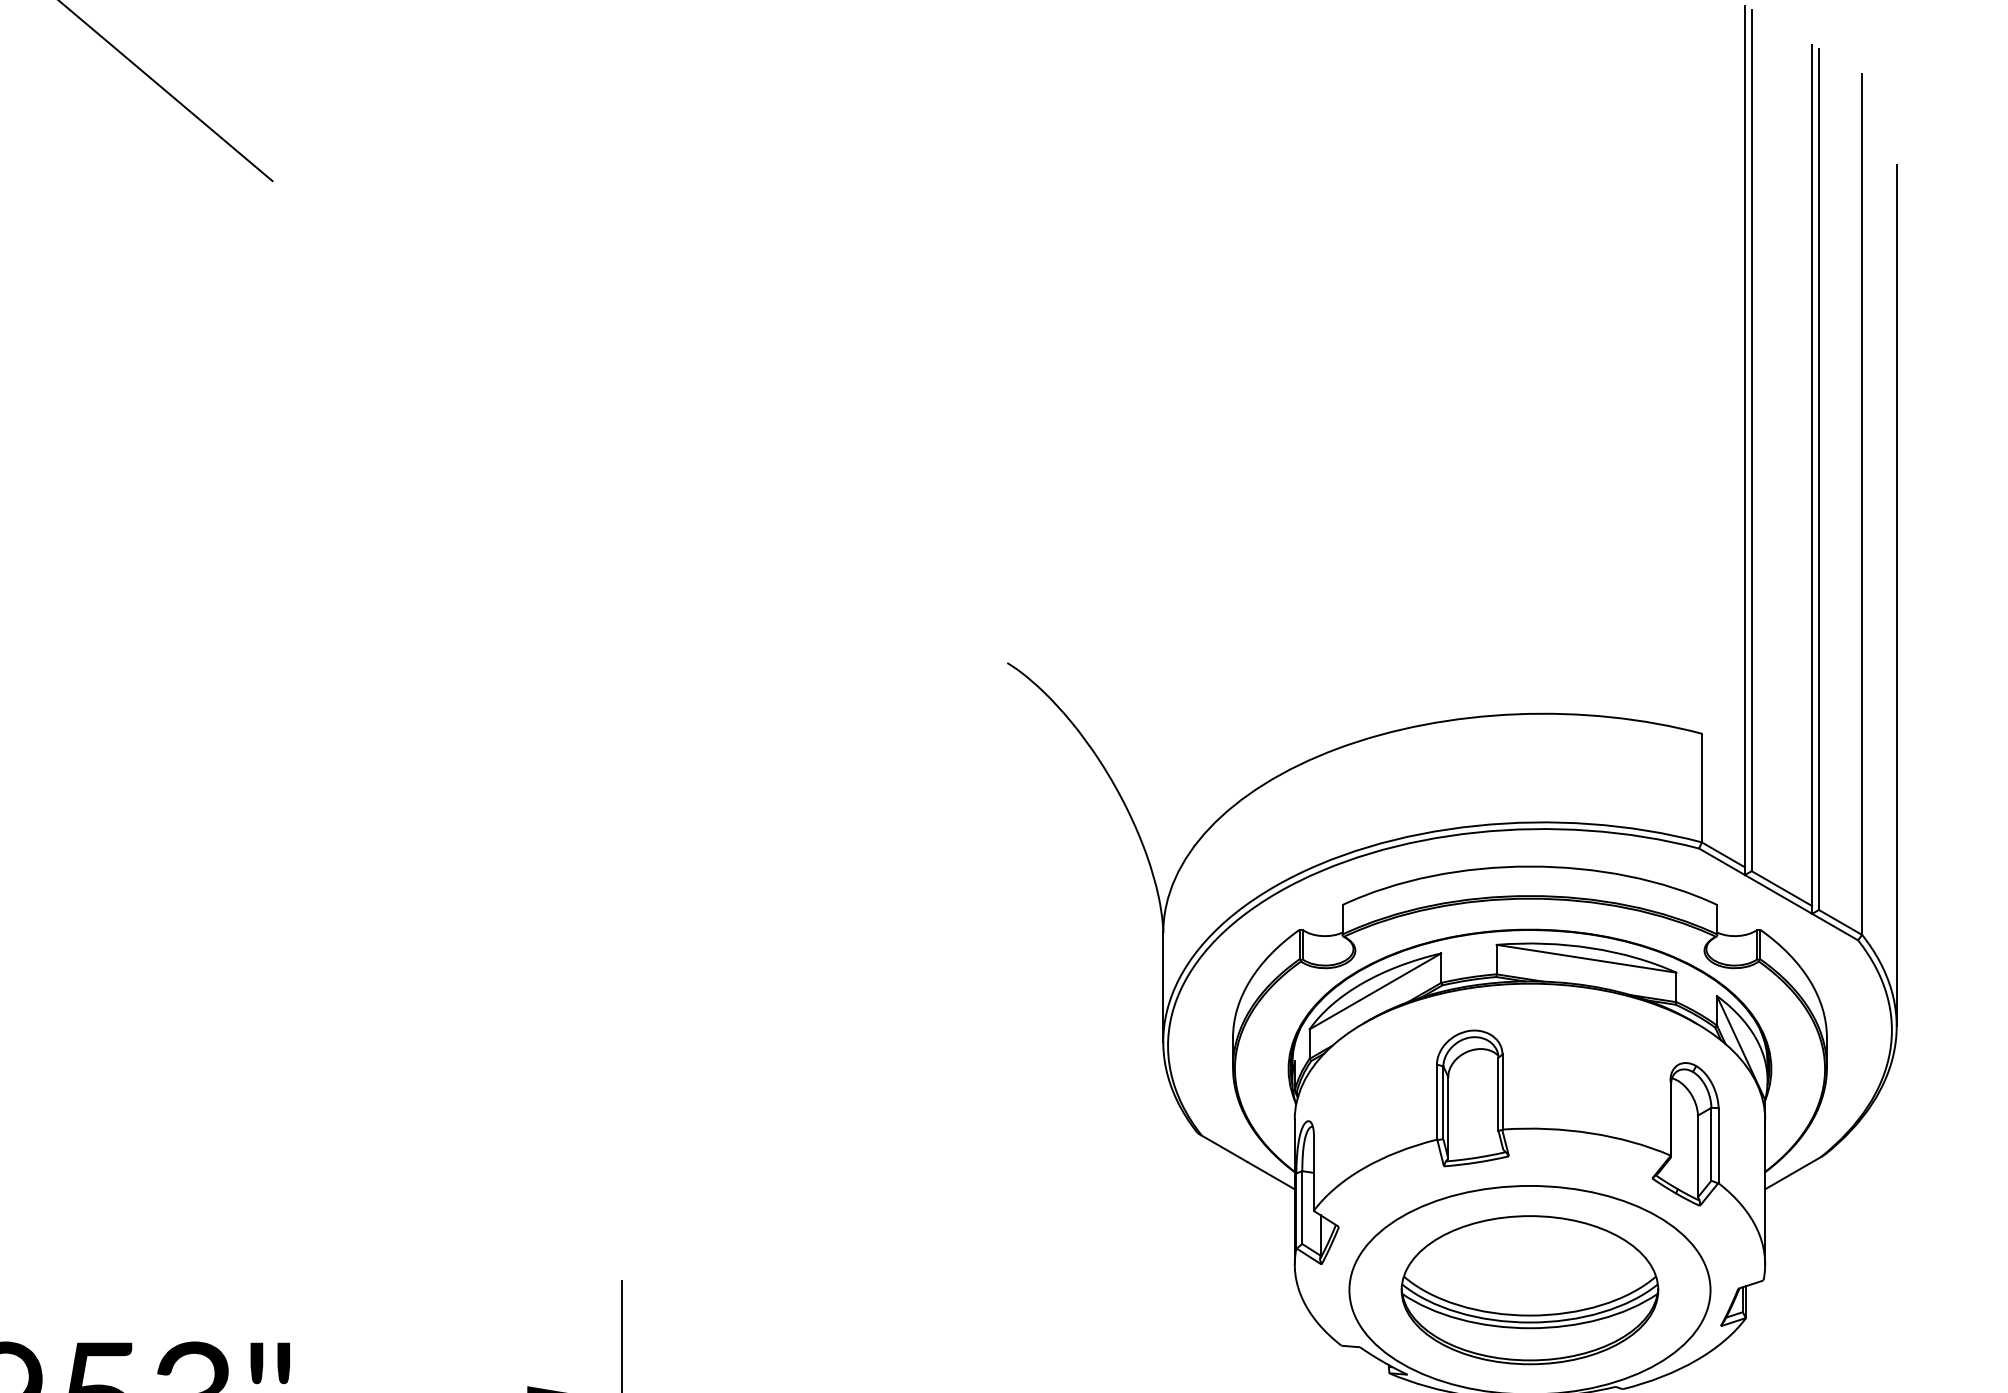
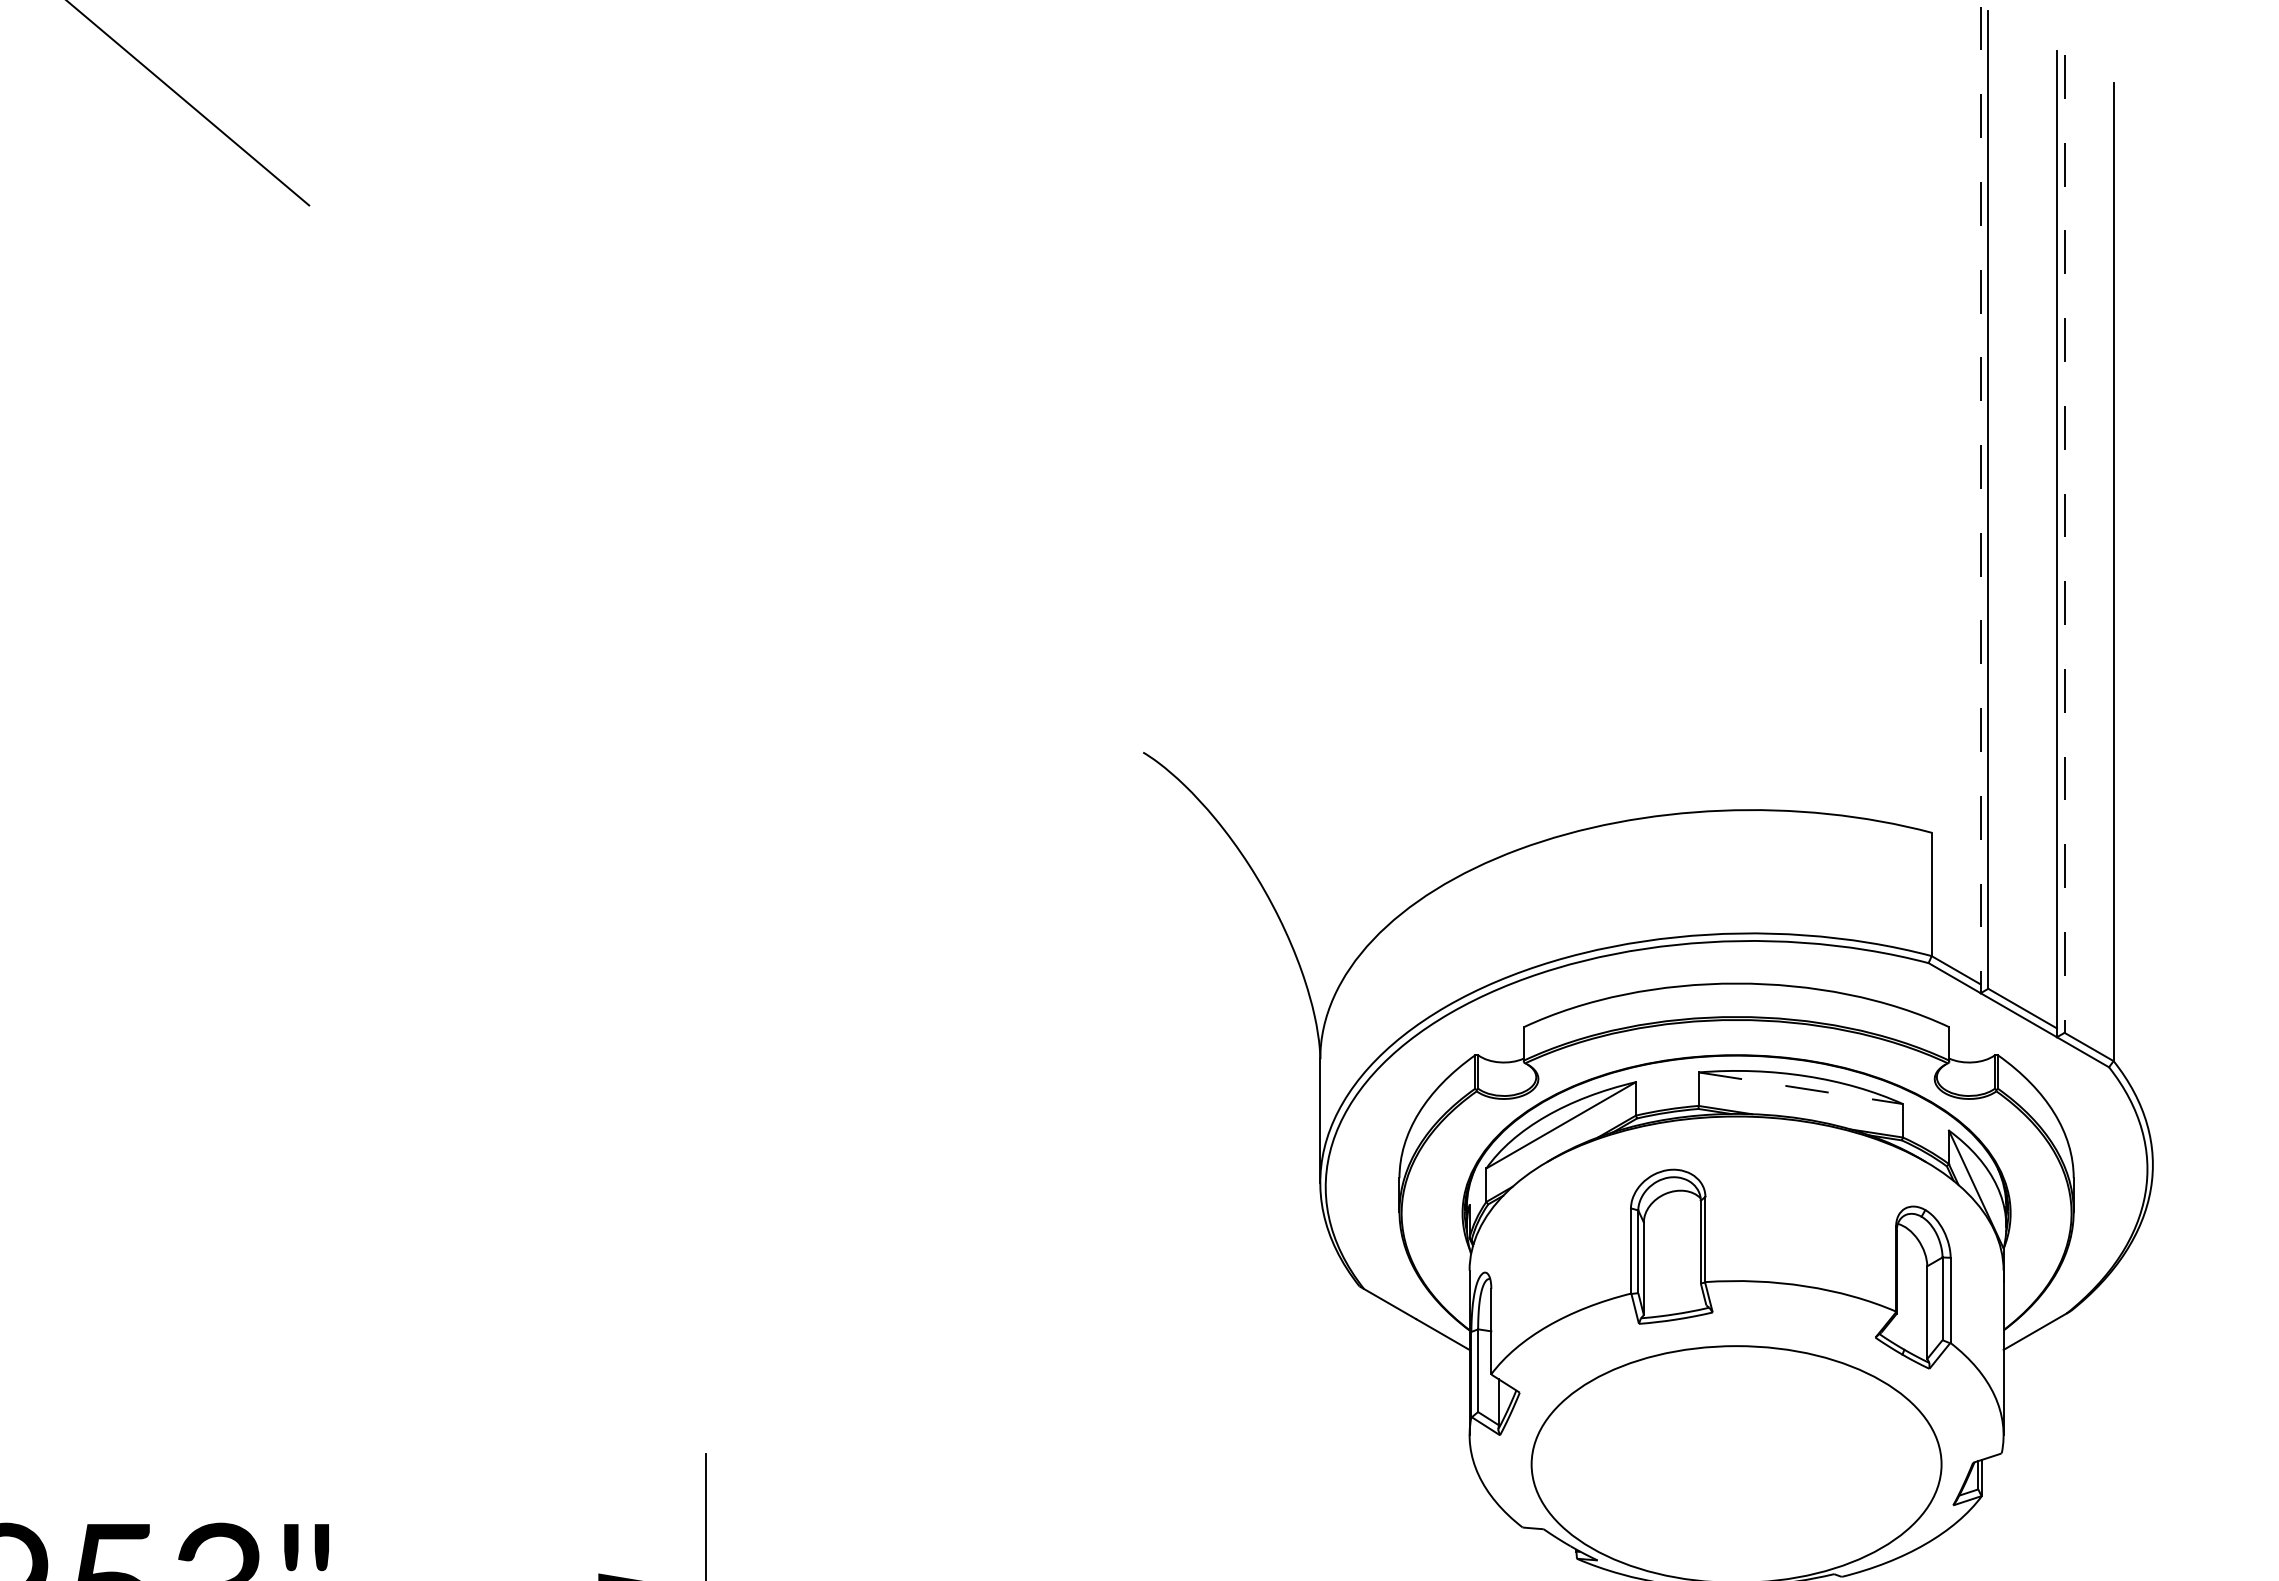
line: (1744, 436) -> (1980, 495), solid -> dashed
line: (1818, 478) -> (2064, 543), solid -> dashed
line: (1896, 595) -> (2152, 675), removed
line: (1587, 959) -> (1801, 1088), solid -> dashed
part: (1529, 1290) -> (1736, 1464), removed

